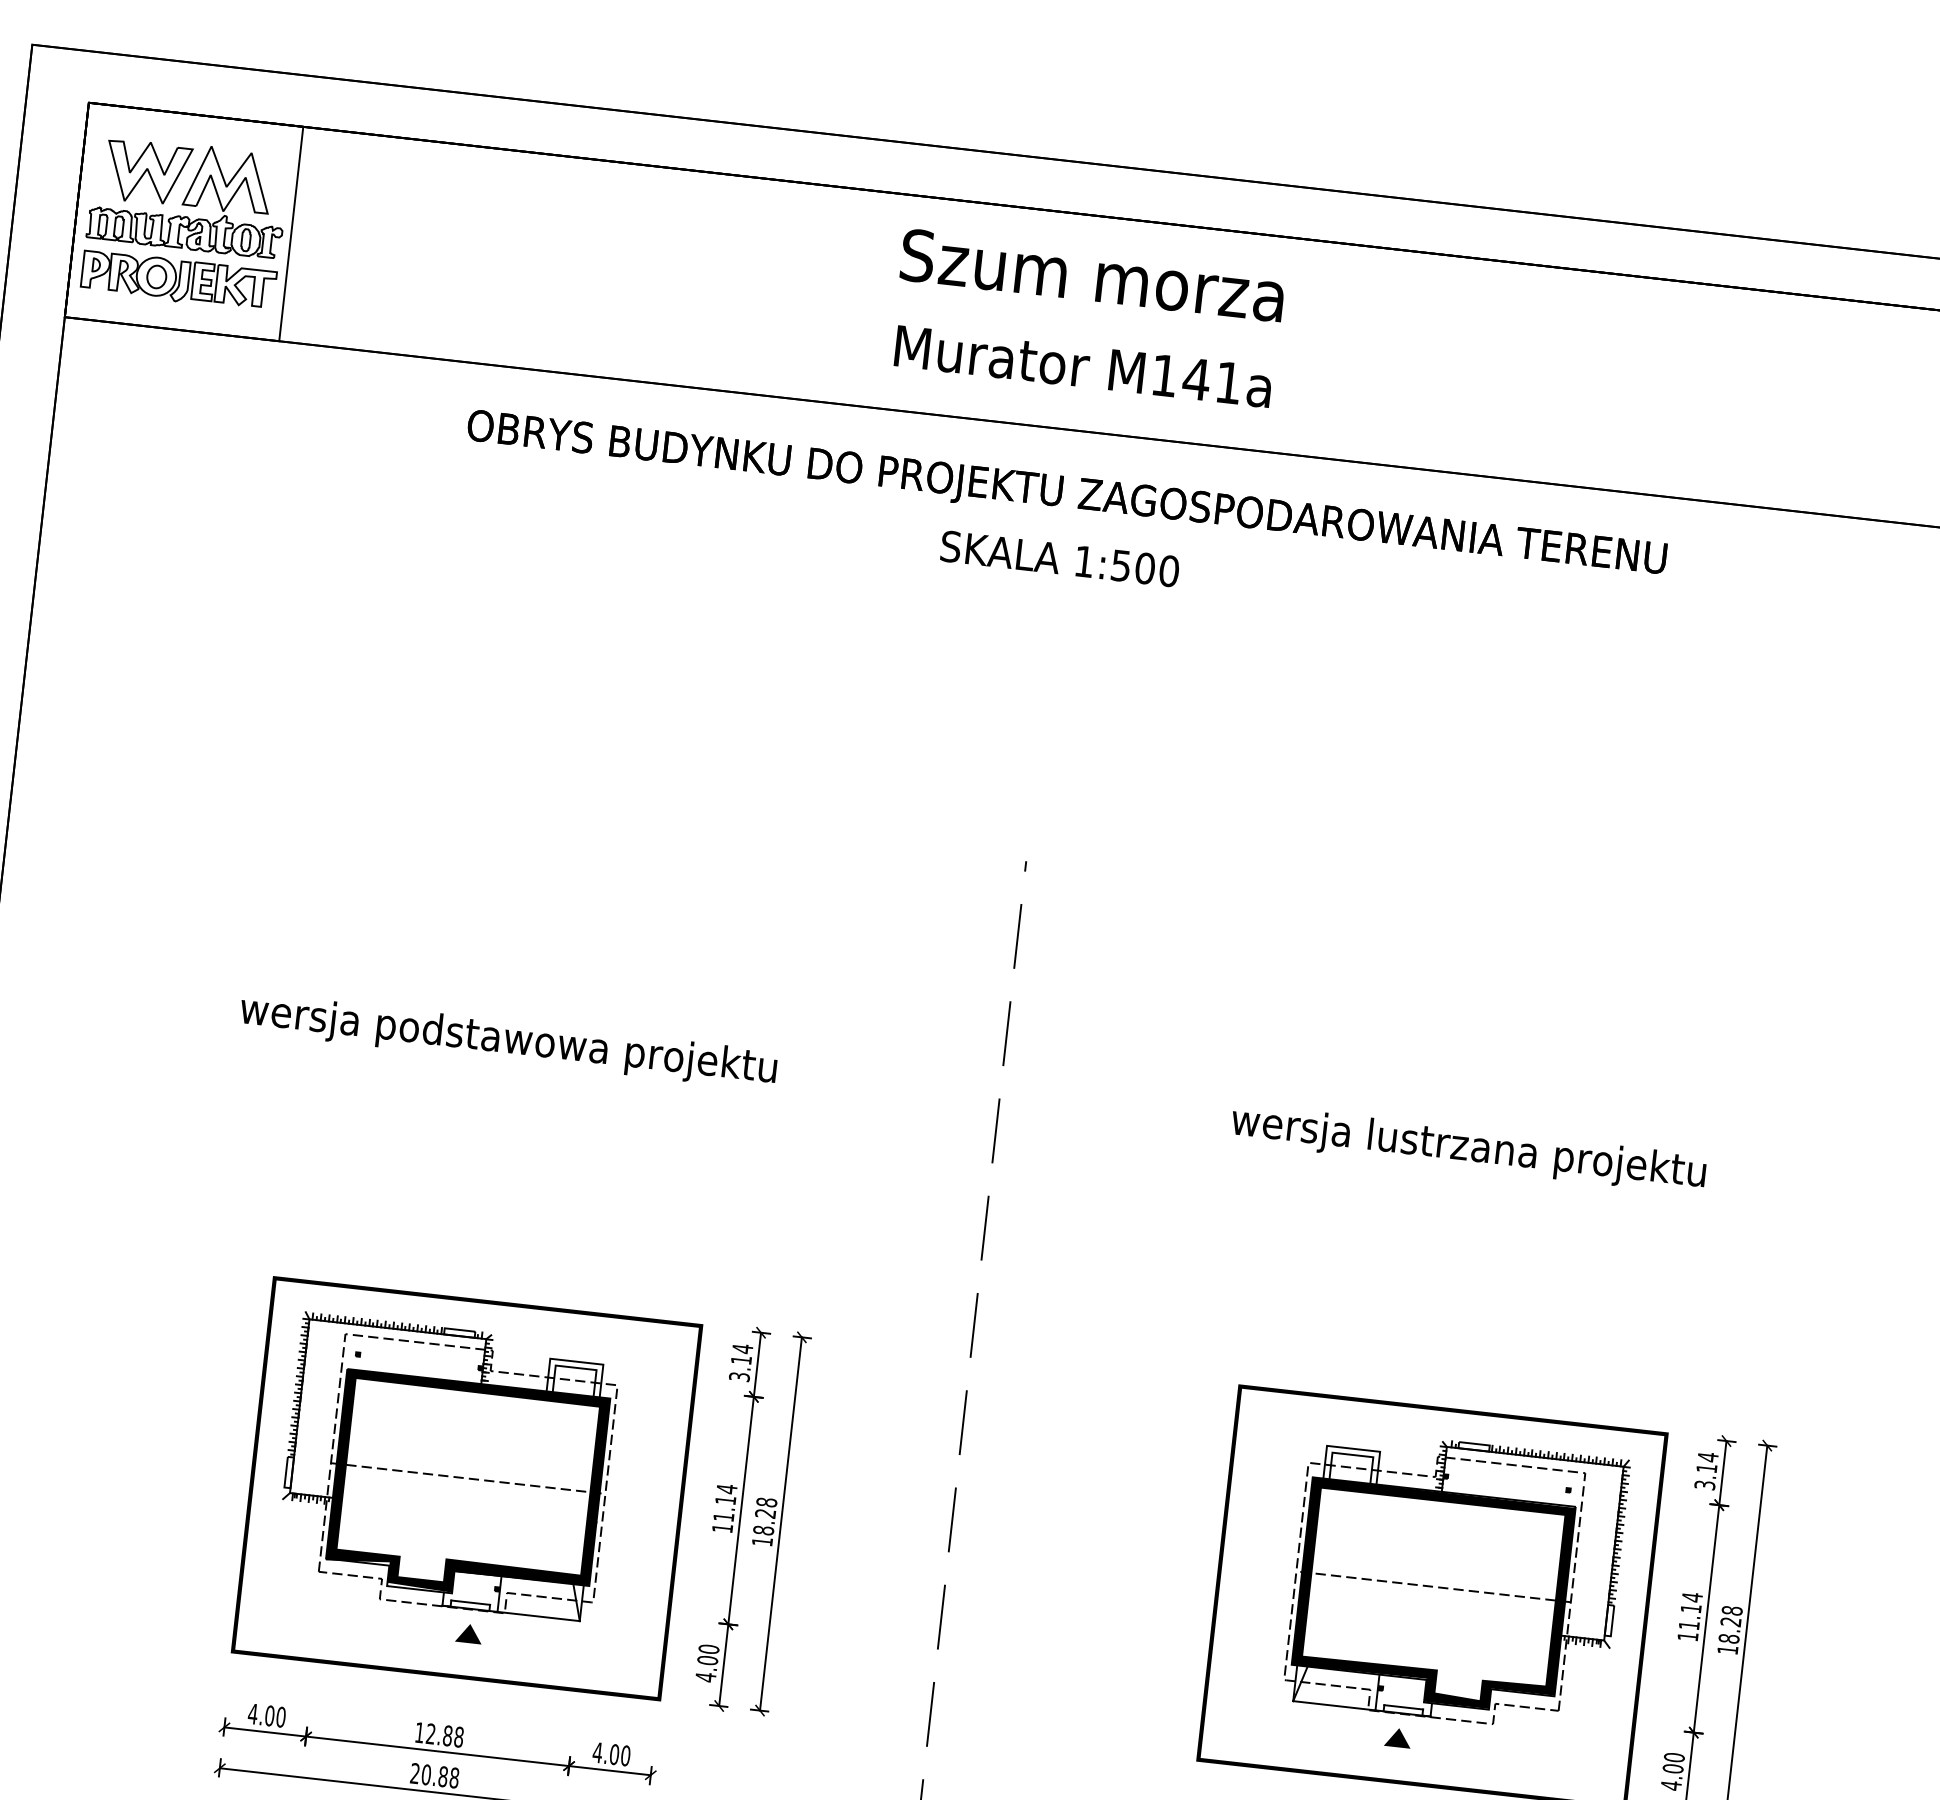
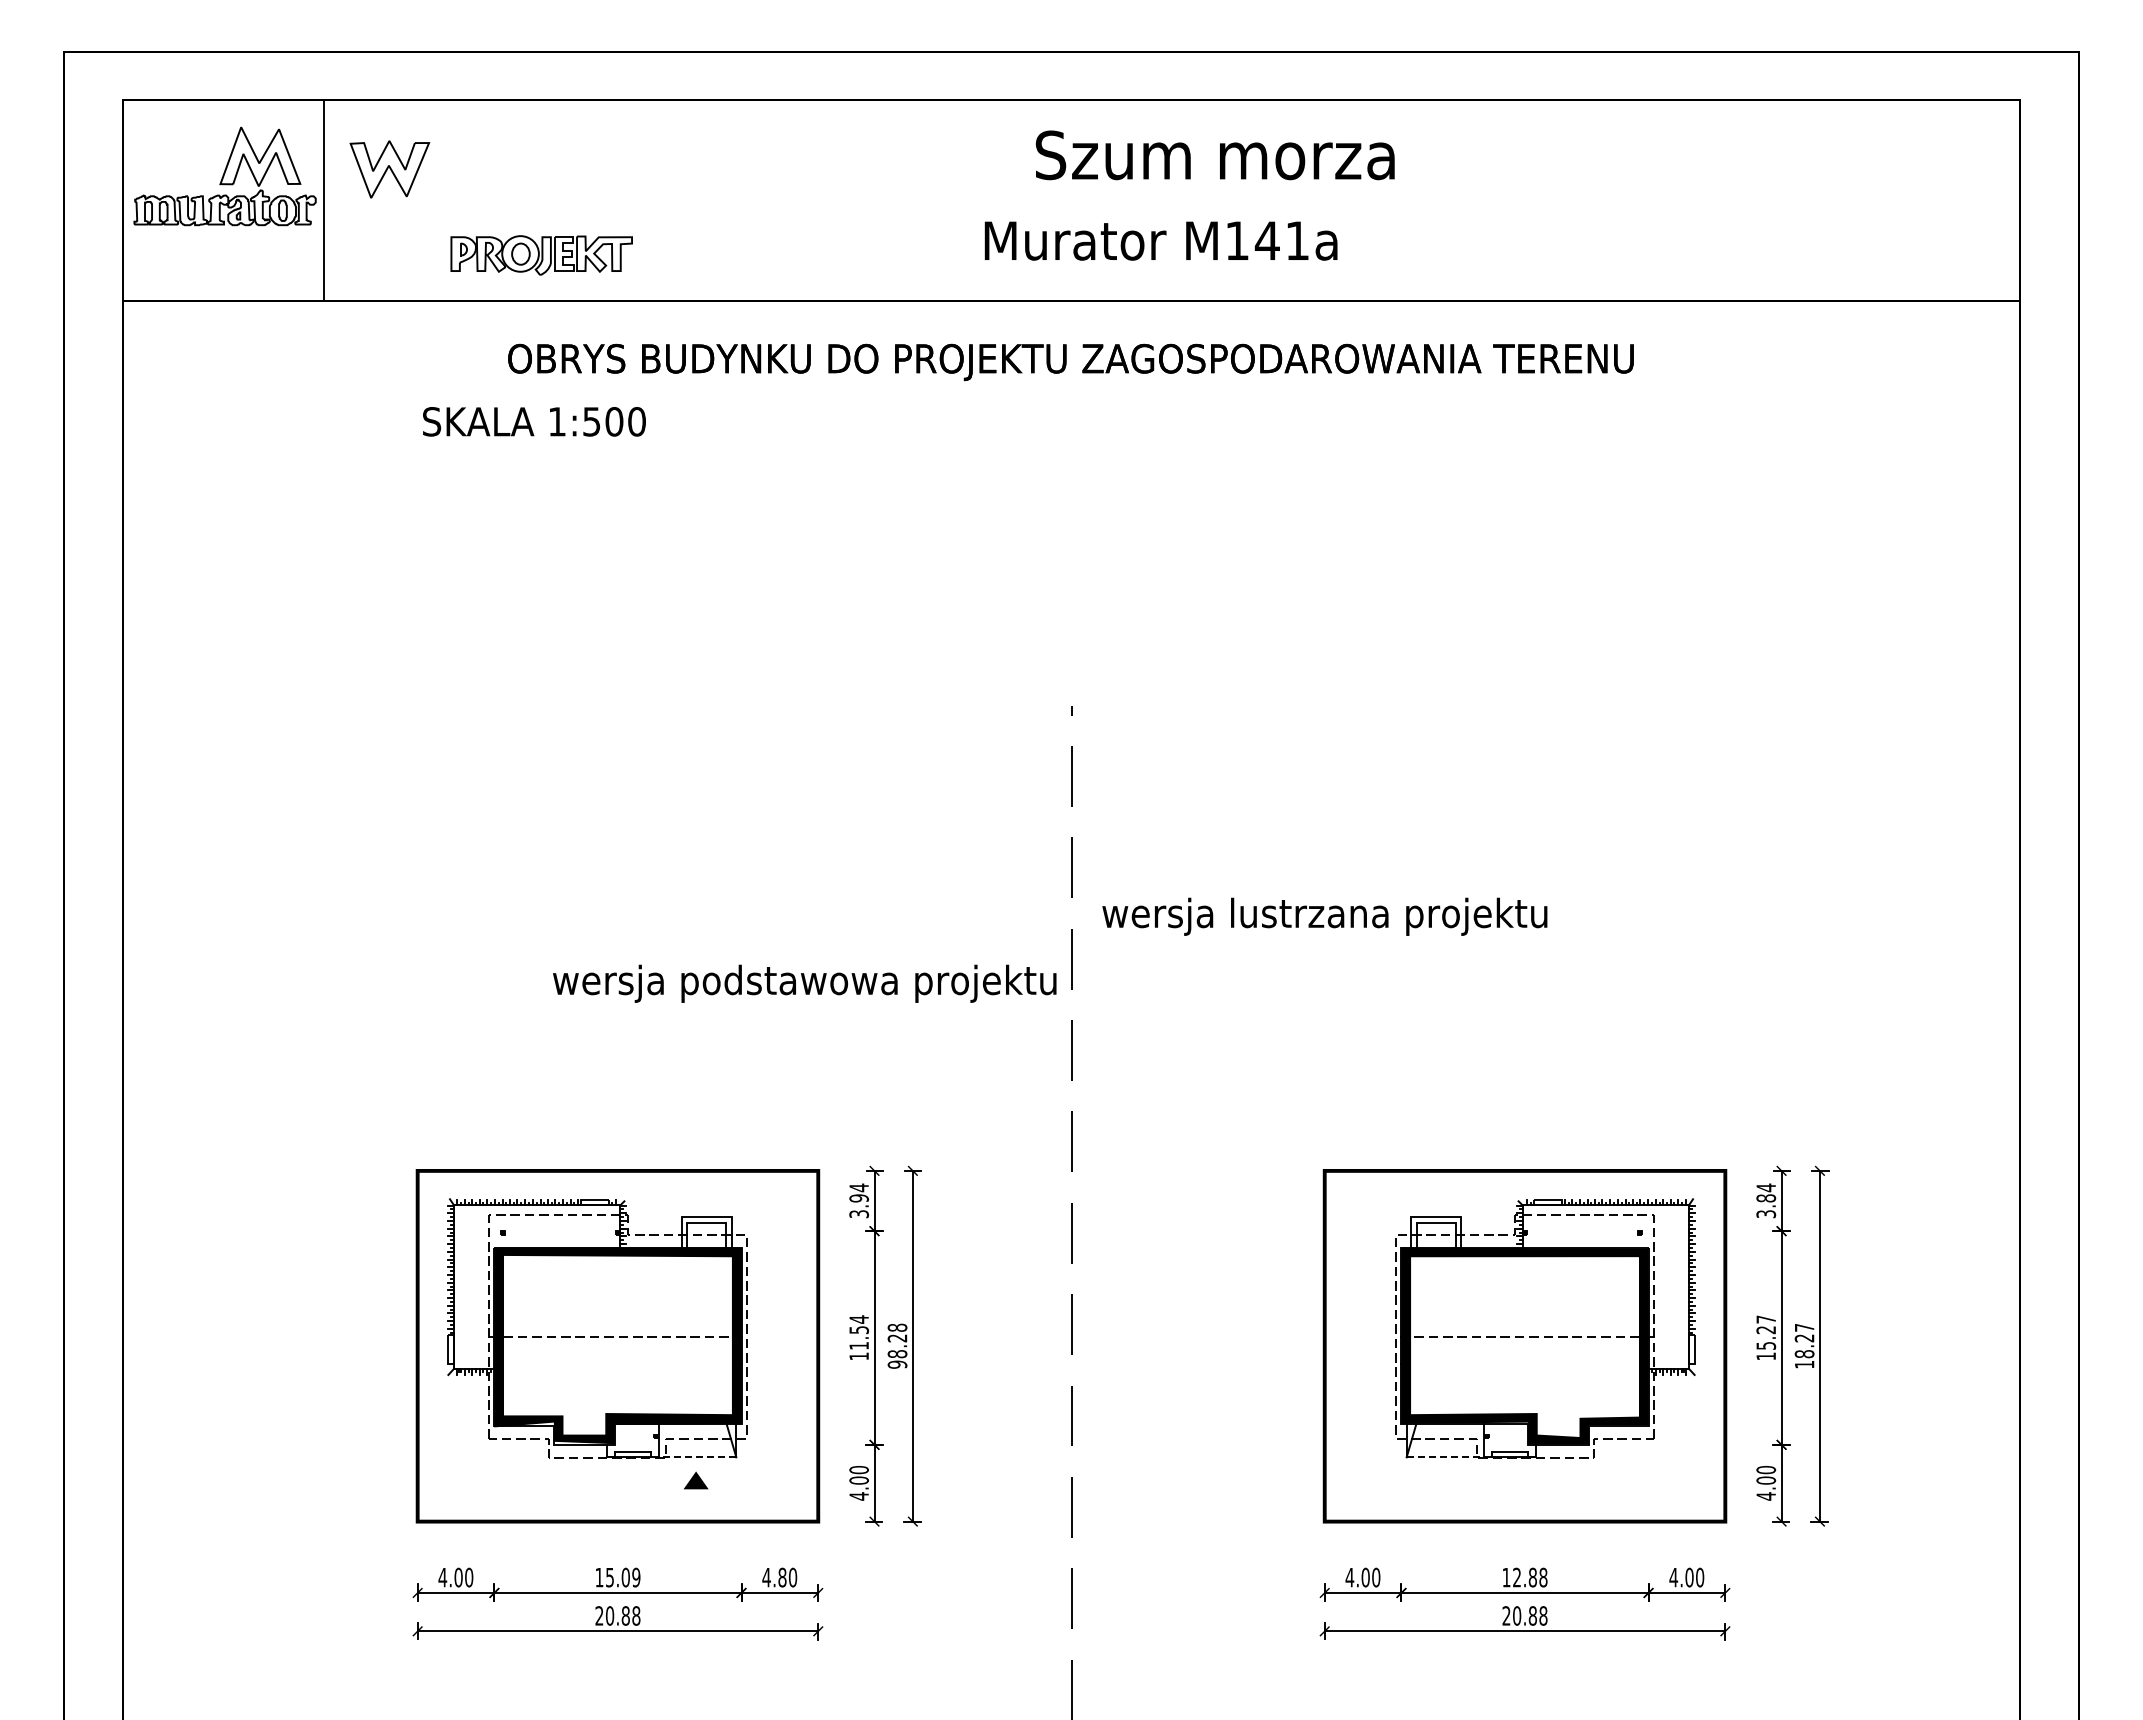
part: (147, 172) -> (389, 169), moved
text: (1091, 275) -> (1214, 155), moved
part: (178, 280) -> (541, 255), moved
text: (1082, 366) -> (1160, 240), moved
text: (1060, 558) -> (534, 421), moved
text: (508, 1040) -> (804, 983), moved
text: (1468, 1148) -> (1324, 916), moved
text: (741, 1360) -> (859, 1198), 3.14 -> 3.94
text: (1707, 1468) -> (1766, 1198), 3.14 -> 3.84
text: (726, 1500) -> (859, 1330), 11.14 -> 11.54
text: (762, 1541) -> (897, 1364), 18.28 -> 98.28
text: (1732, 1610) -> (1804, 1327), 18.28 -> 18.27
text: (1691, 1611) -> (1766, 1332), 11.14 -> 15.27
line: (538, 1616) -> (697, 1457), solid -> dashed
part: (468, 1633) -> (695, 1480), moved
line: (1334, 1705) -> (1445, 1457), solid -> dashed
text: (445, 1735) -> (623, 1577), 12.88 -> 15.09
fill: (1397, 1737) -> (1507, 1480), removed
text: (614, 1754) -> (782, 1577), 4.00 -> 4.80

